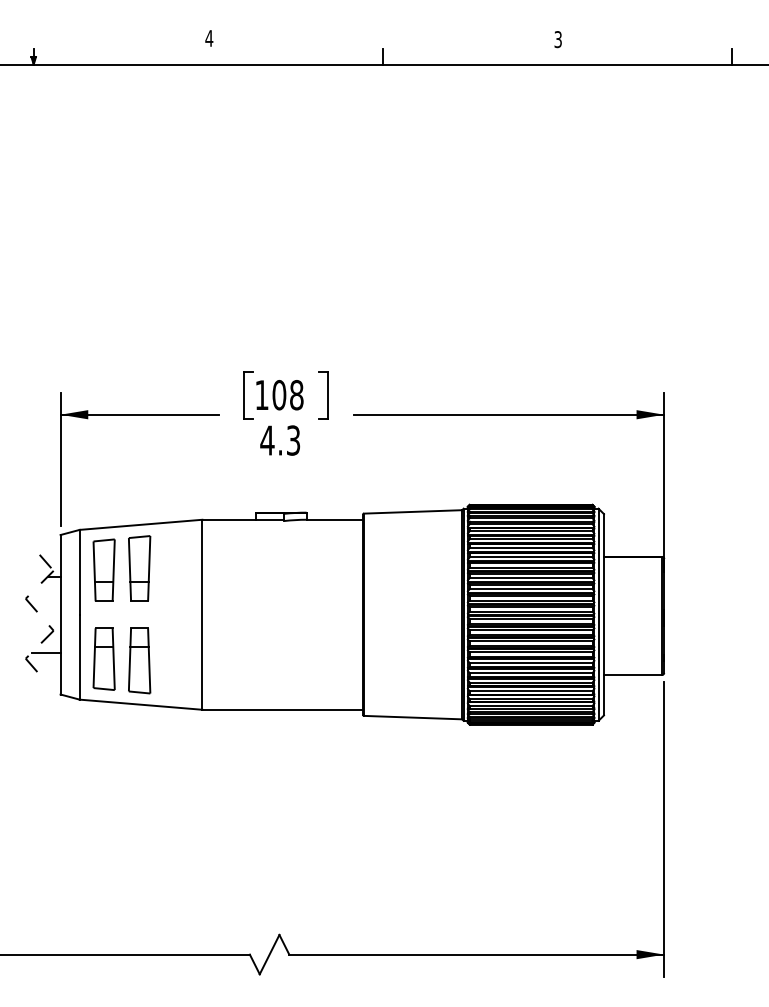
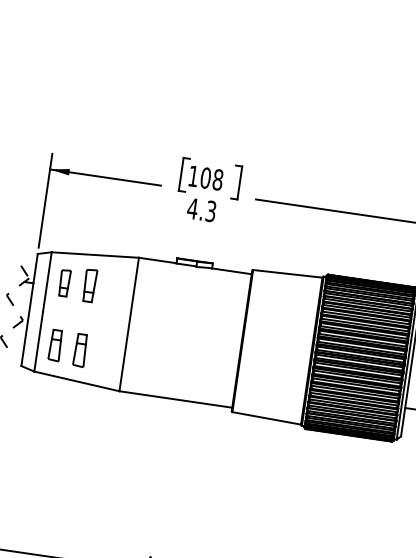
part: (139, 568) -> (89, 285), size x0.7
part: (103, 569) -> (64, 282), size x0.6
line: (45, 652) -> (15, 334), removed
part: (103, 658) -> (55, 345), size x0.7
part: (139, 660) -> (80, 350), size x0.7

